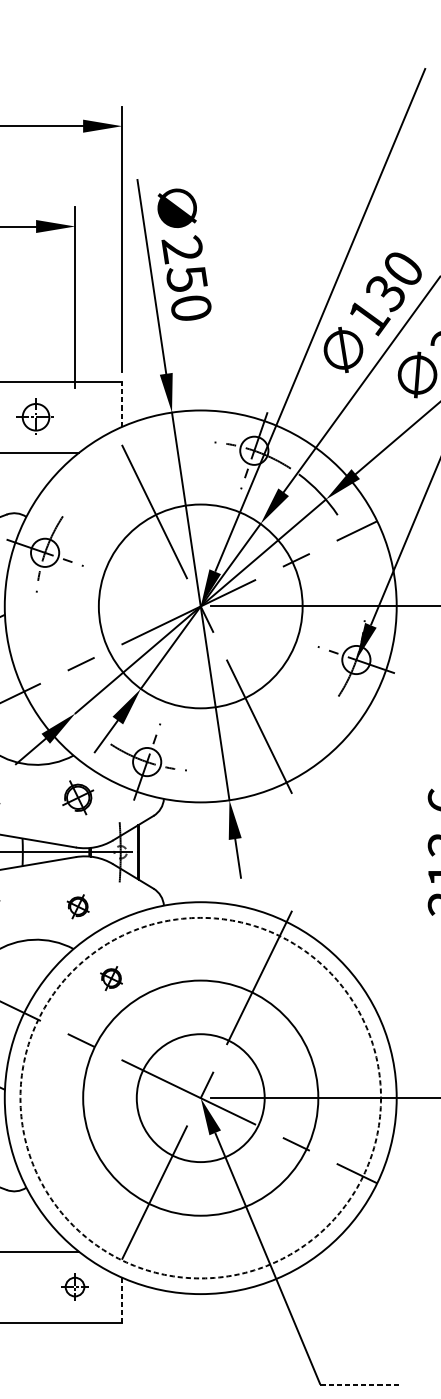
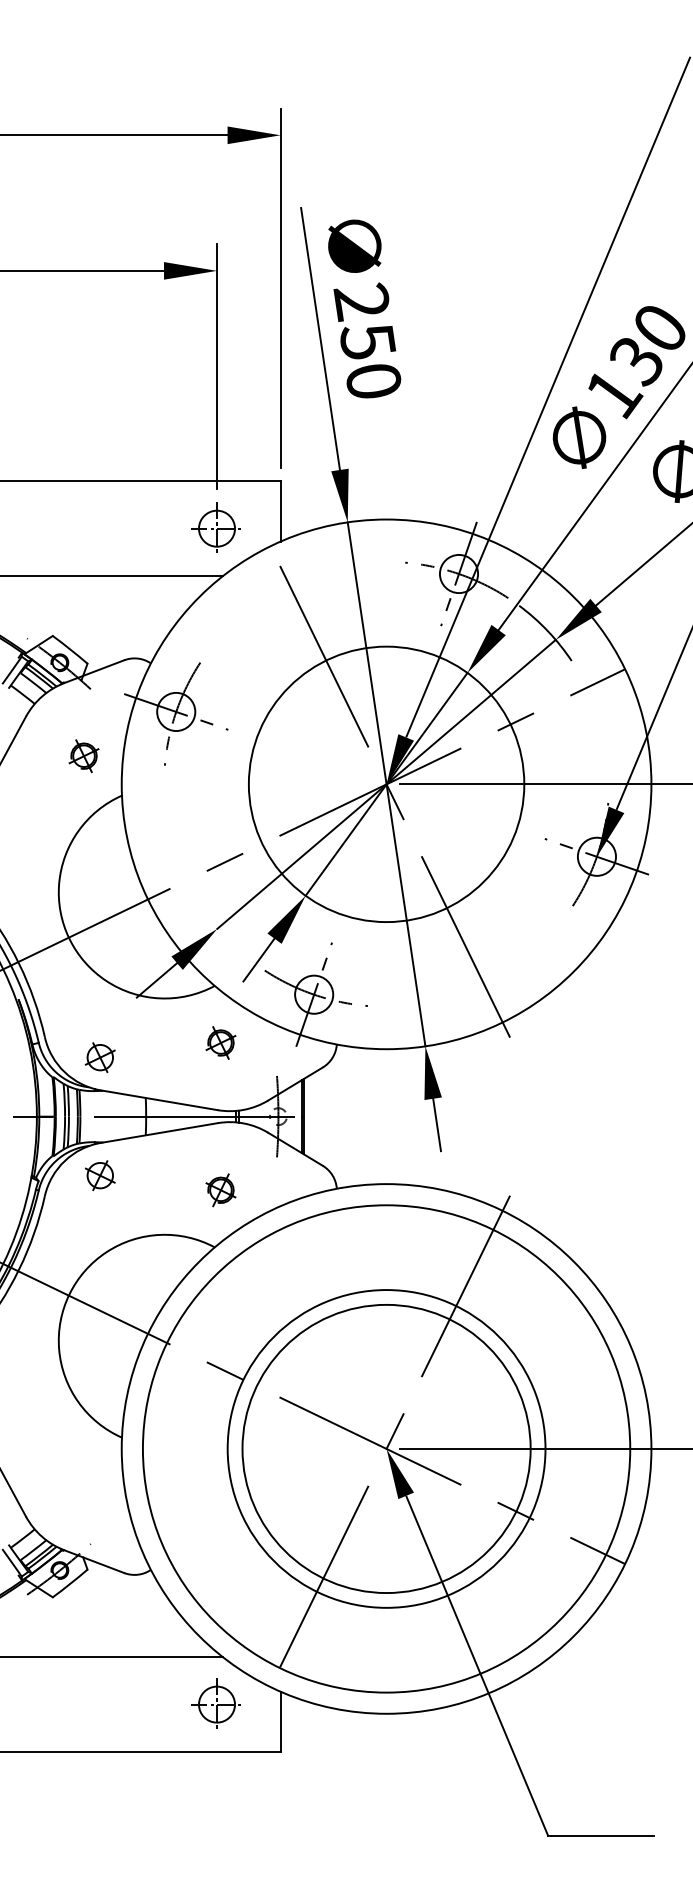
line: (122, 403) -> (280, 510), dashed -> solid
part: (34, 416) -> (215, 527), moved
part: (77, 797) -> (220, 1042), size x0.71
part: (111, 978) -> (265, 1287), removed
circle: (200, 1097) -> (386, 1448), dashed -> solid
circle: (200, 1097) -> (386, 1448), size x1.67
part: (74, 1286) -> (215, 1703), size x1.43
line: (122, 1300) -> (280, 1722), dashed -> solid
line: (359, 1384) -> (601, 1836), dashed -> solid

